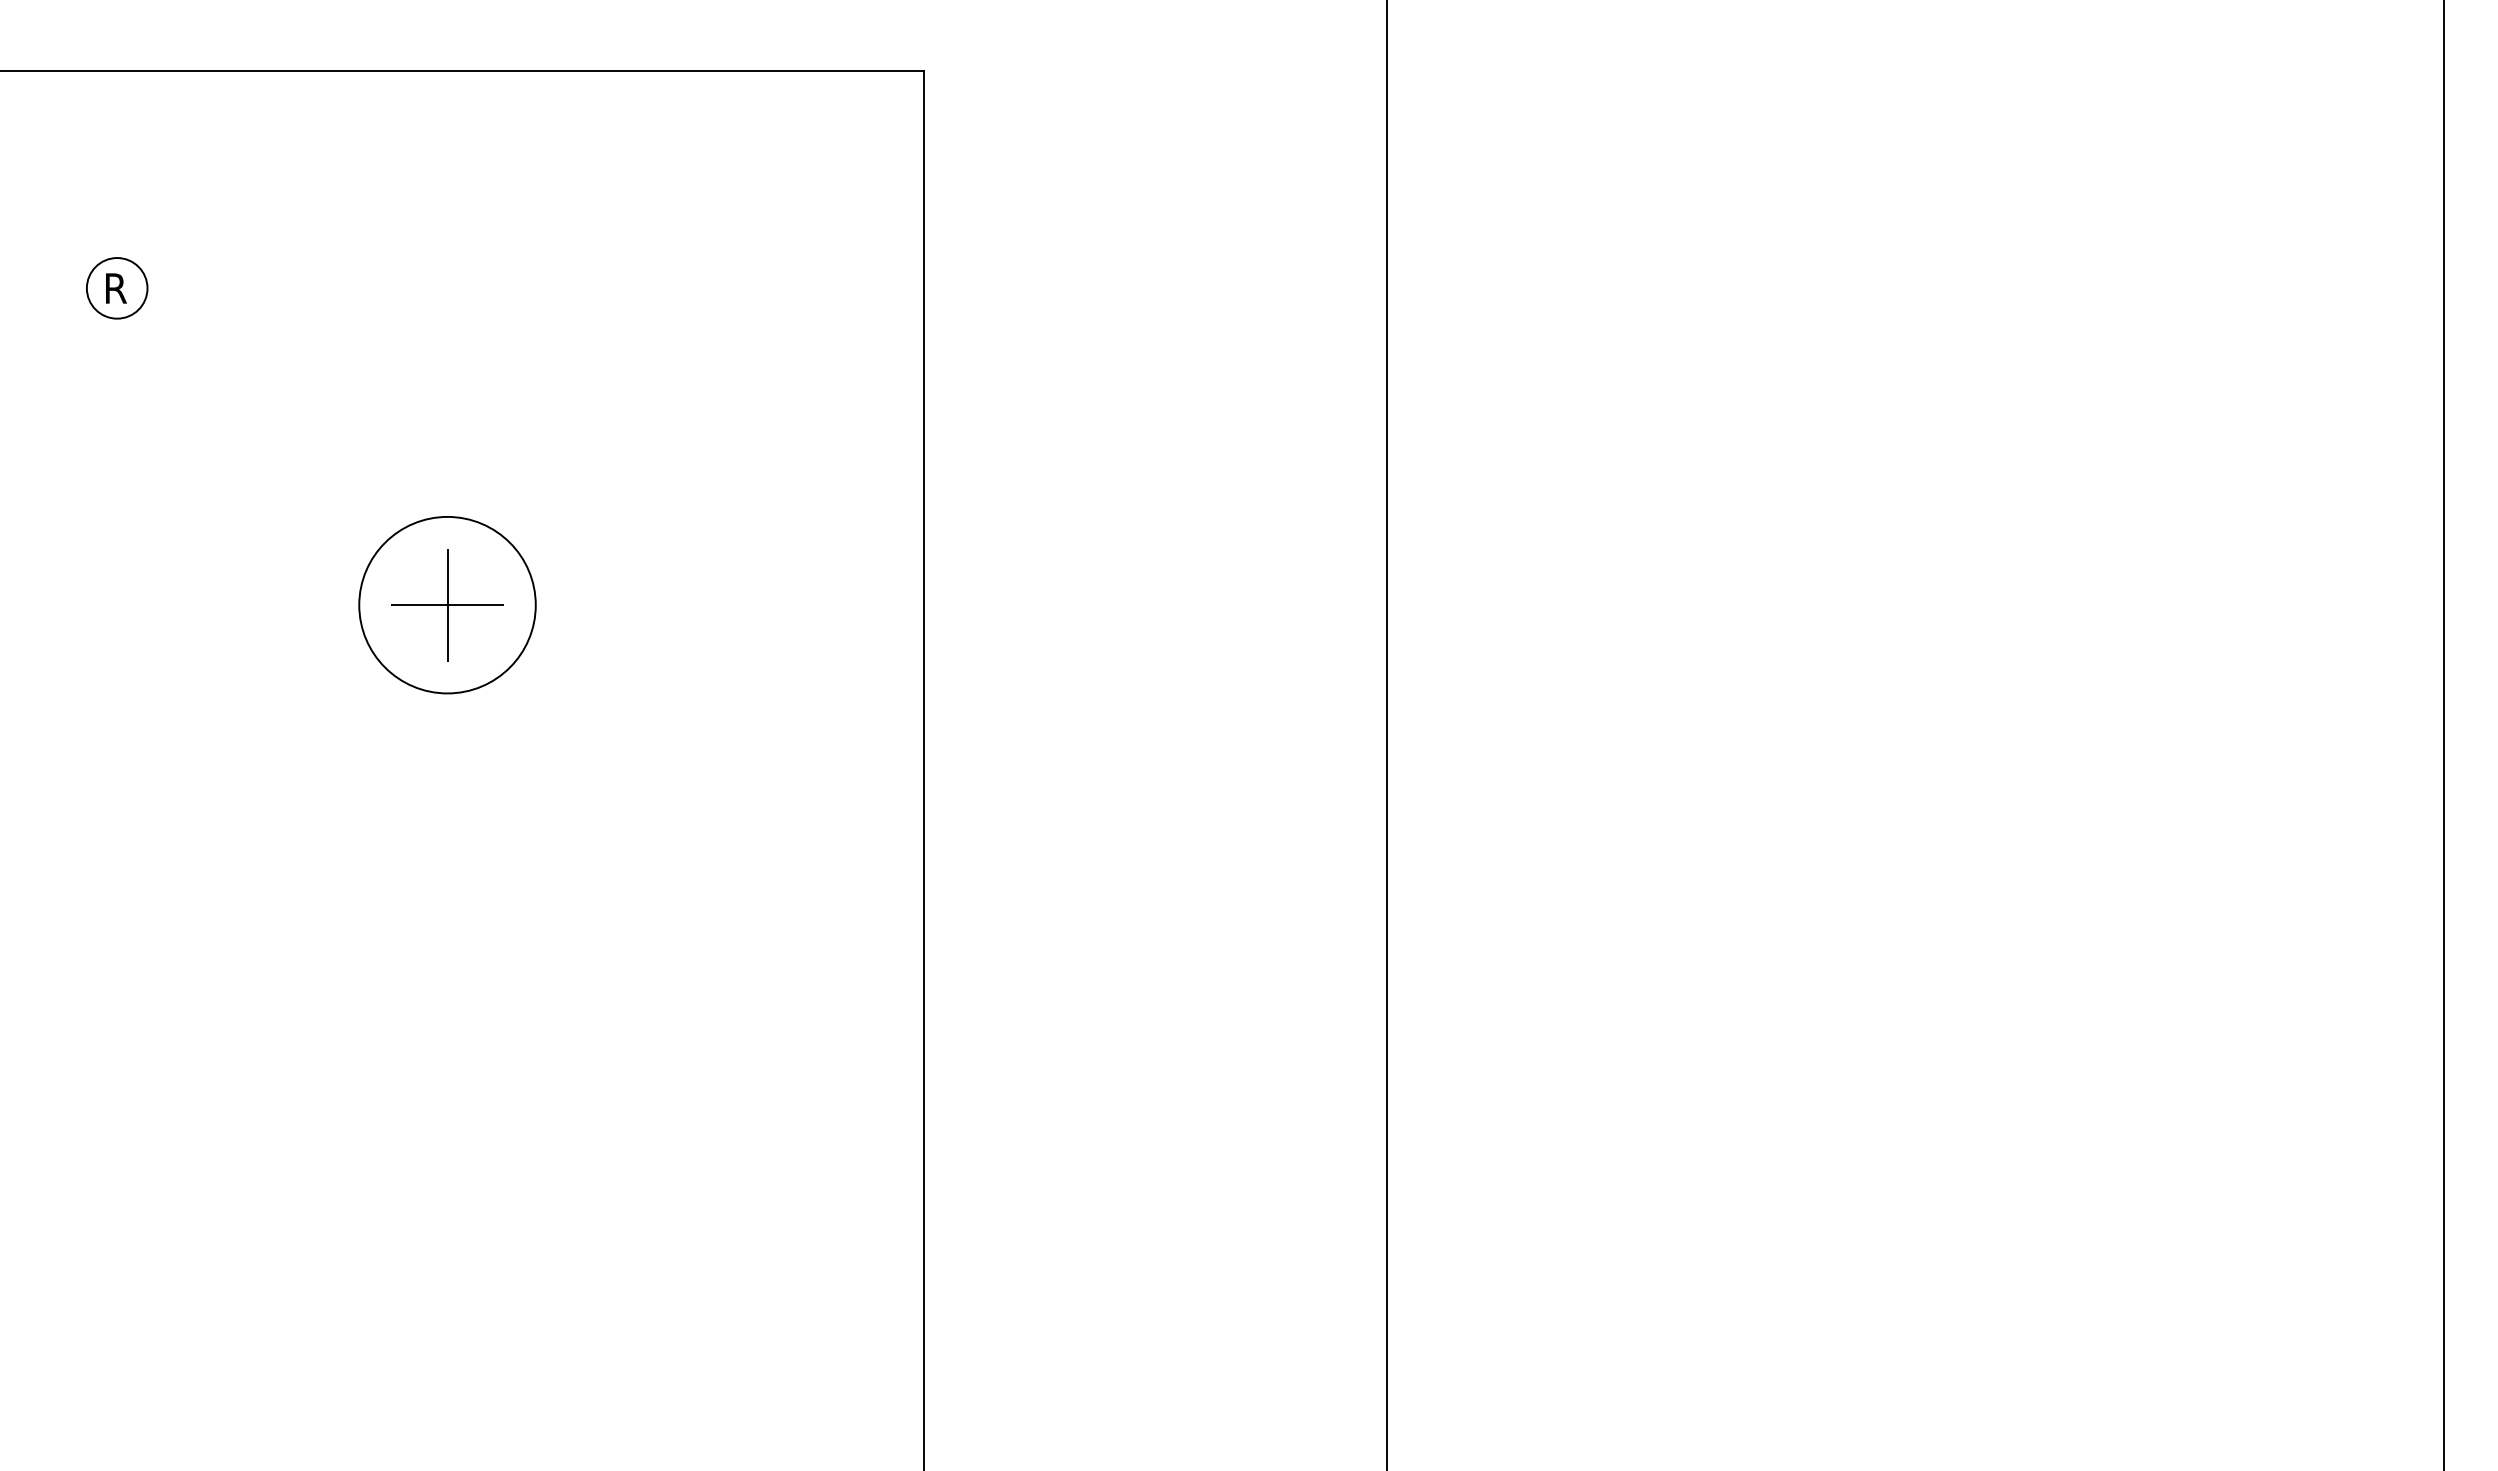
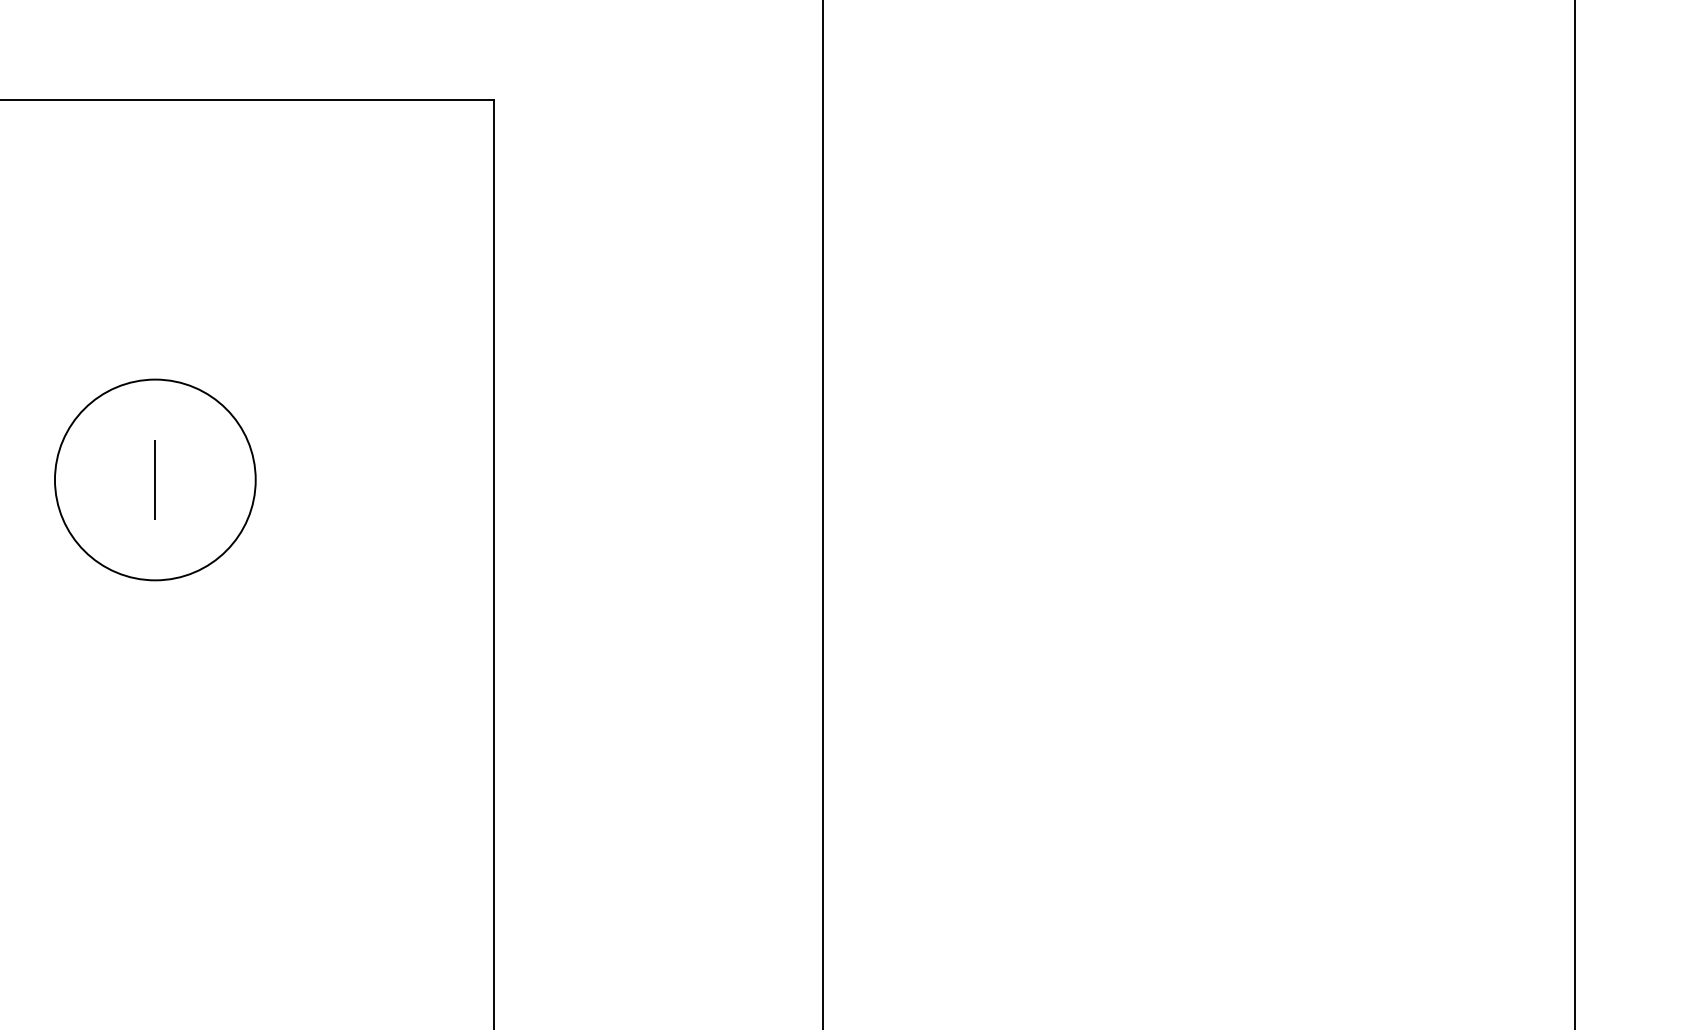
circle: (447, 604) -> (155, 479), size x1.6
line: (447, 605) -> (155, 480), removed

